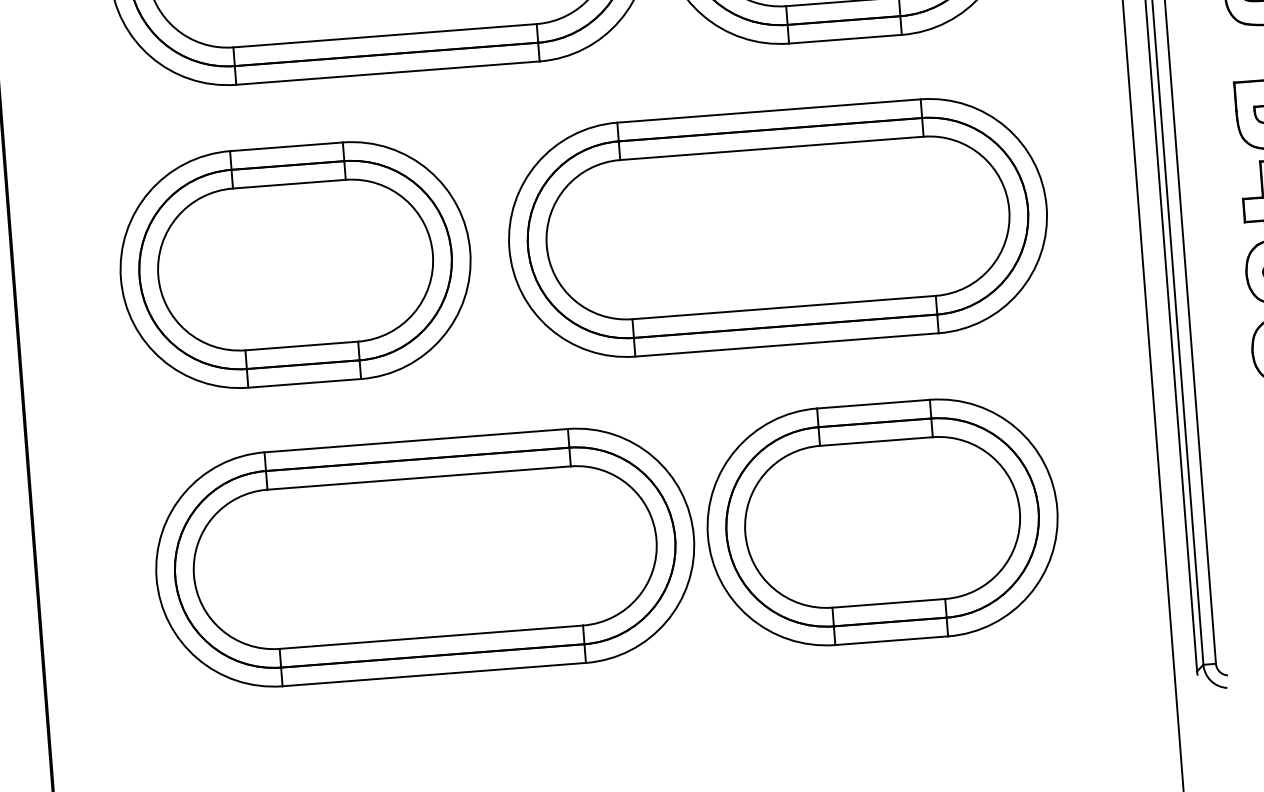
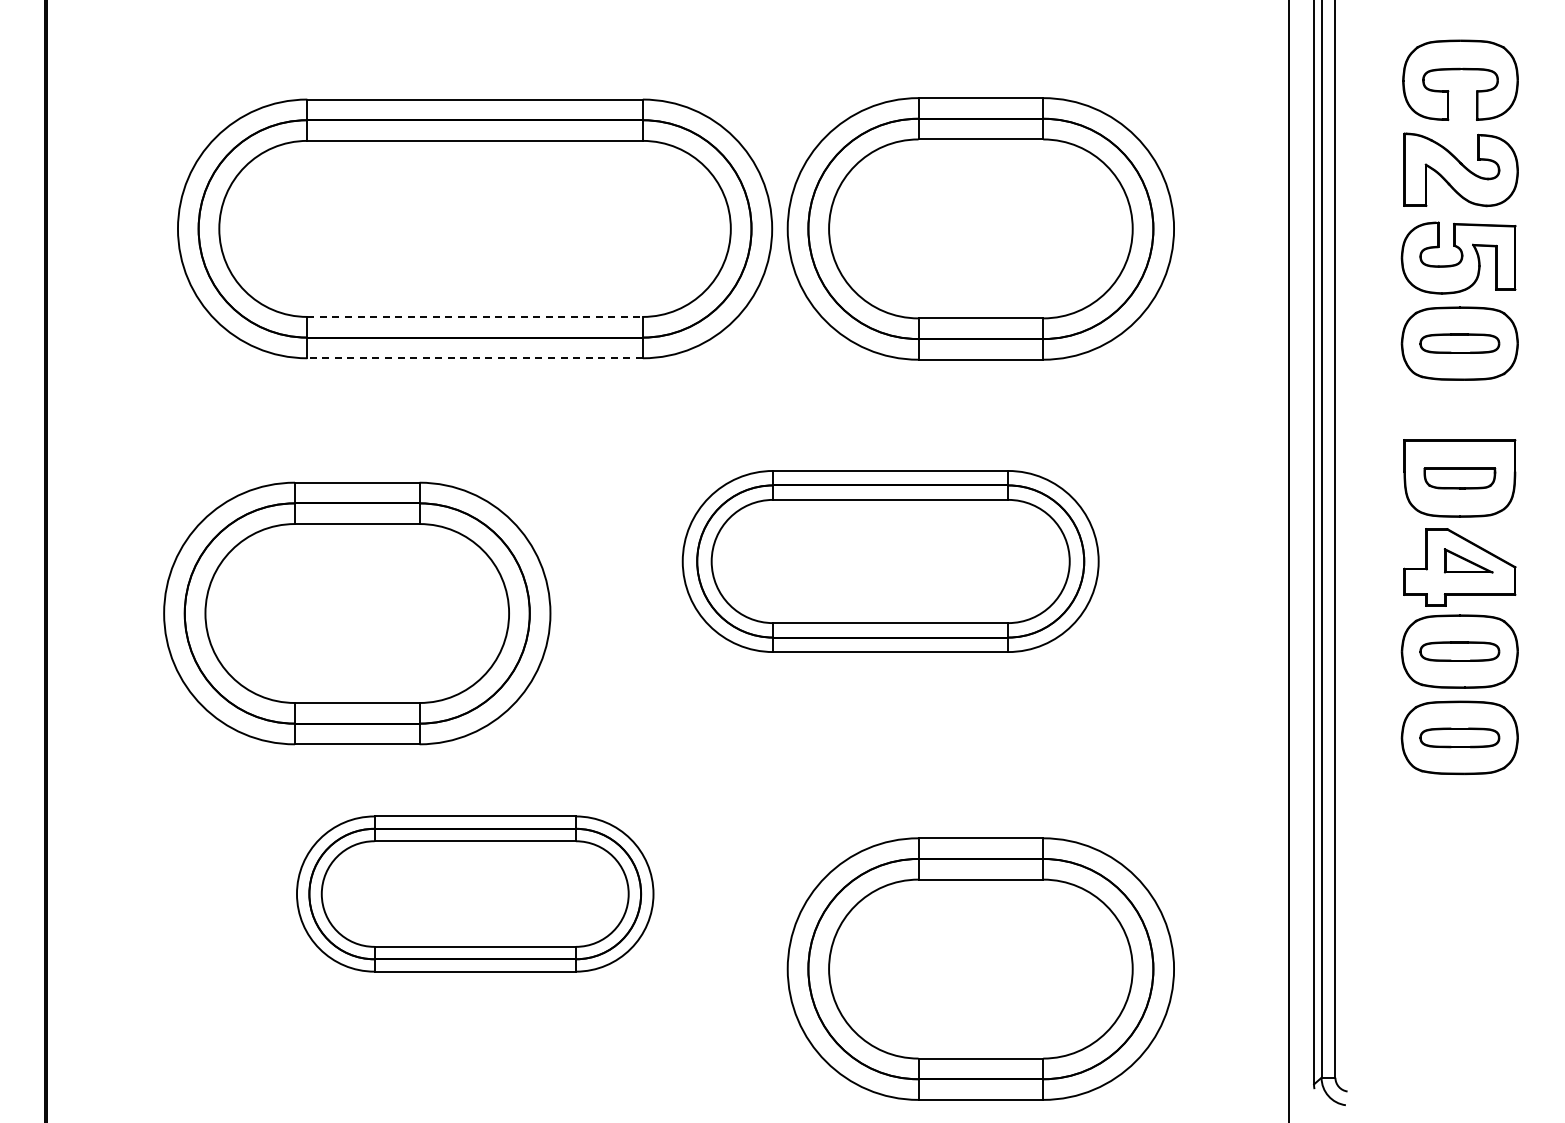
line: (385, 35) -> (475, 316), solid -> dashed
line: (388, 73) -> (475, 358), solid -> dashed
part: (777, 227) -> (890, 561), size x0.7
part: (295, 265) -> (357, 613), moved
part: (882, 521) -> (980, 968), moved
part: (425, 557) -> (475, 893), size x0.6

